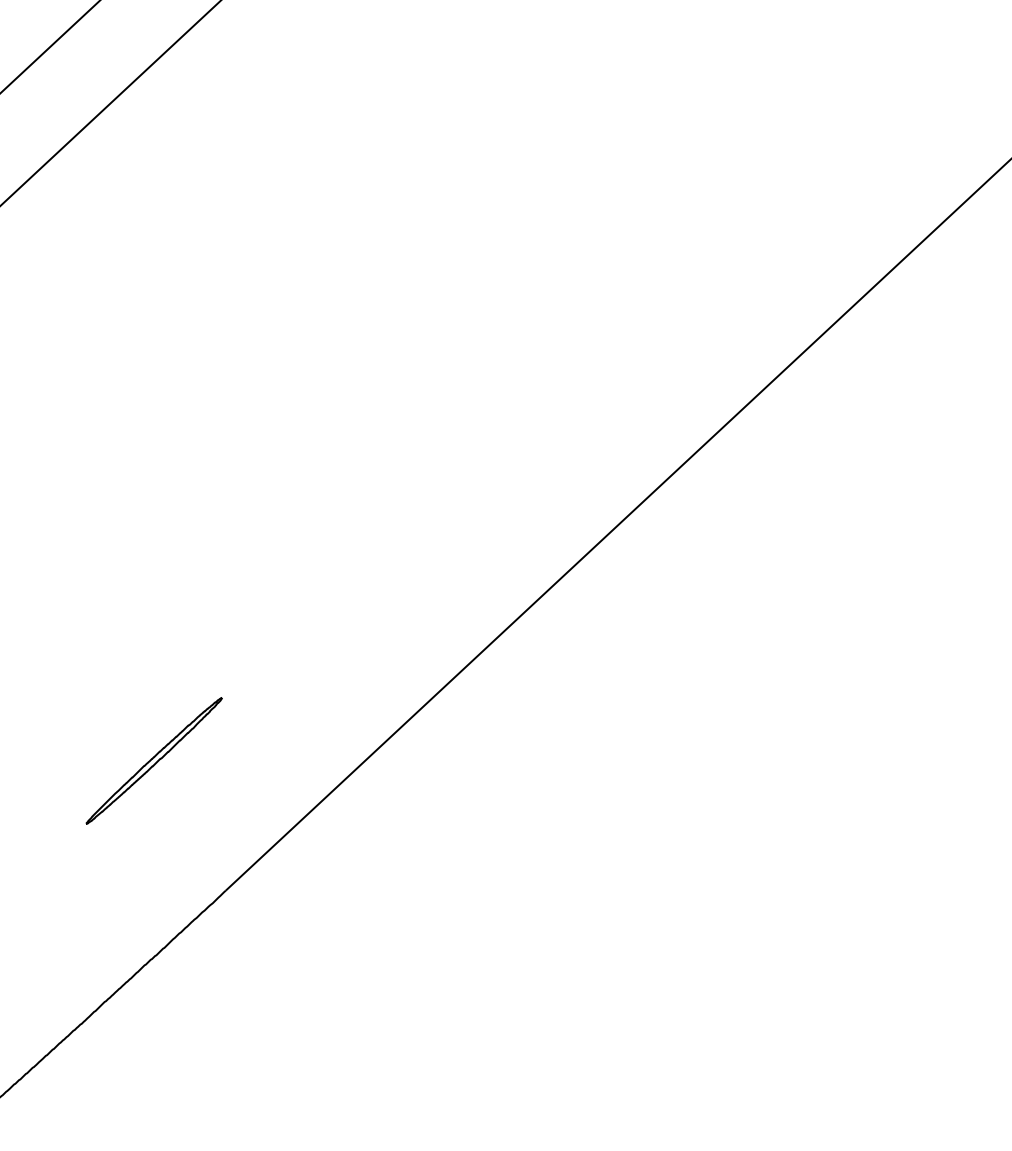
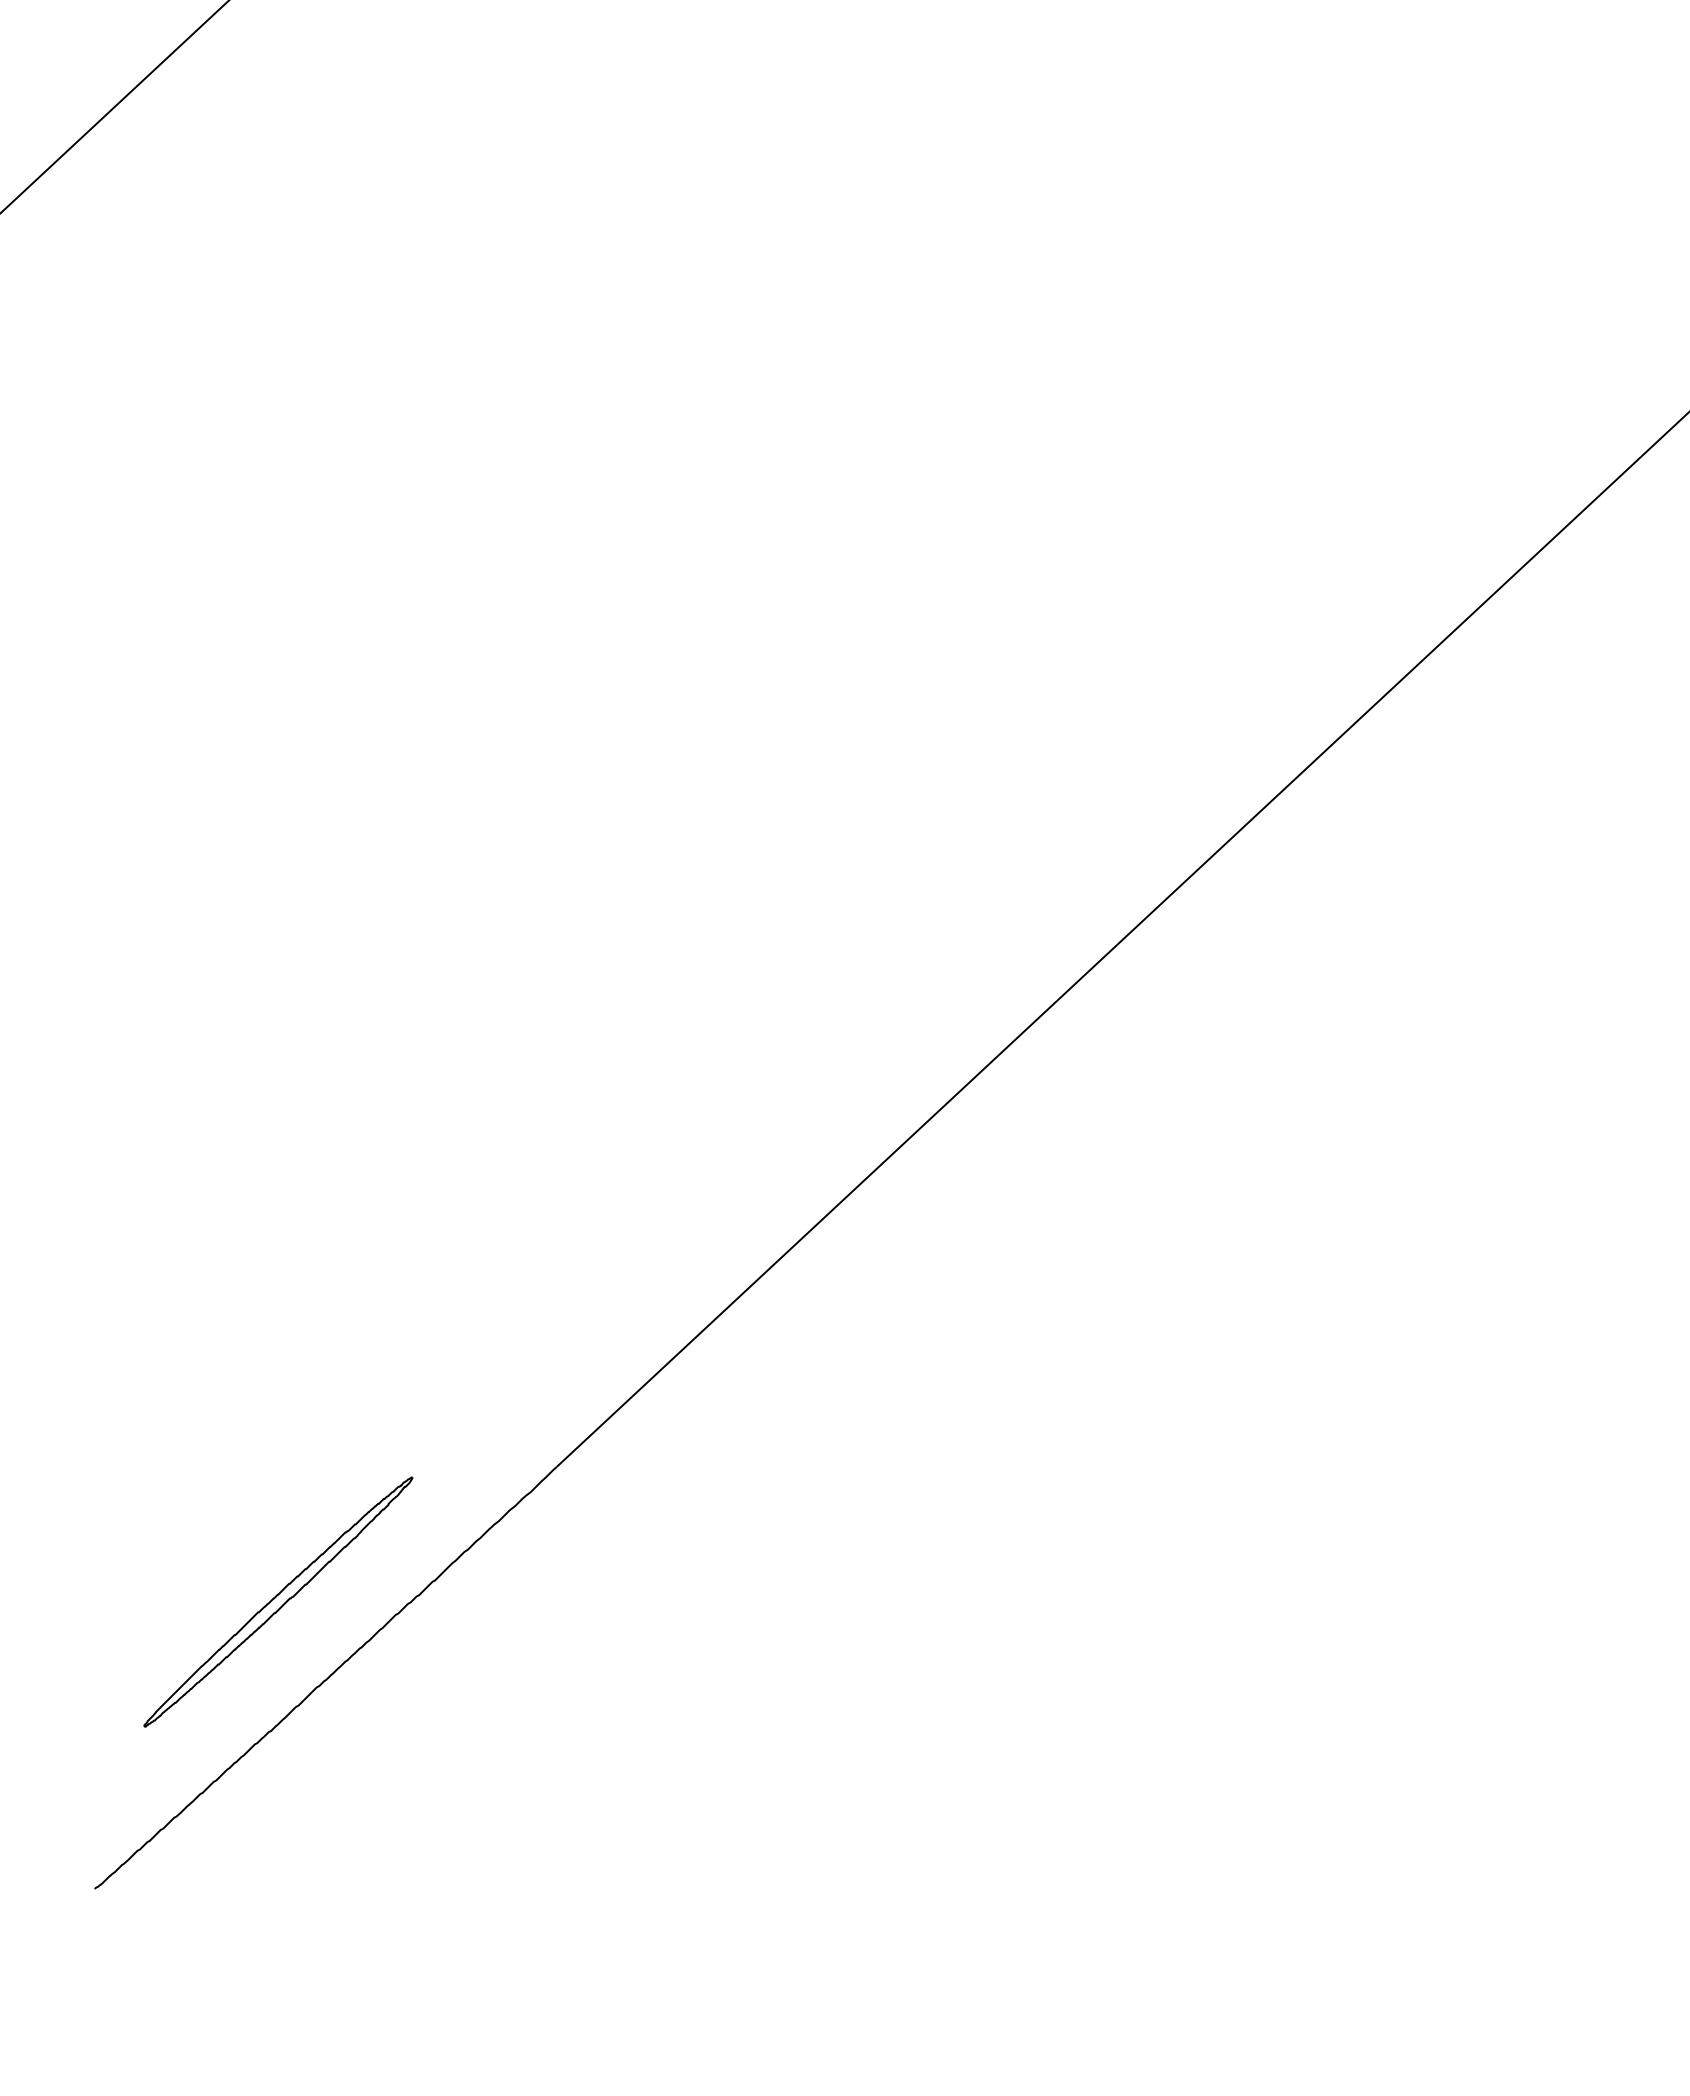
part: (153, 760) -> (276, 1601), moved

